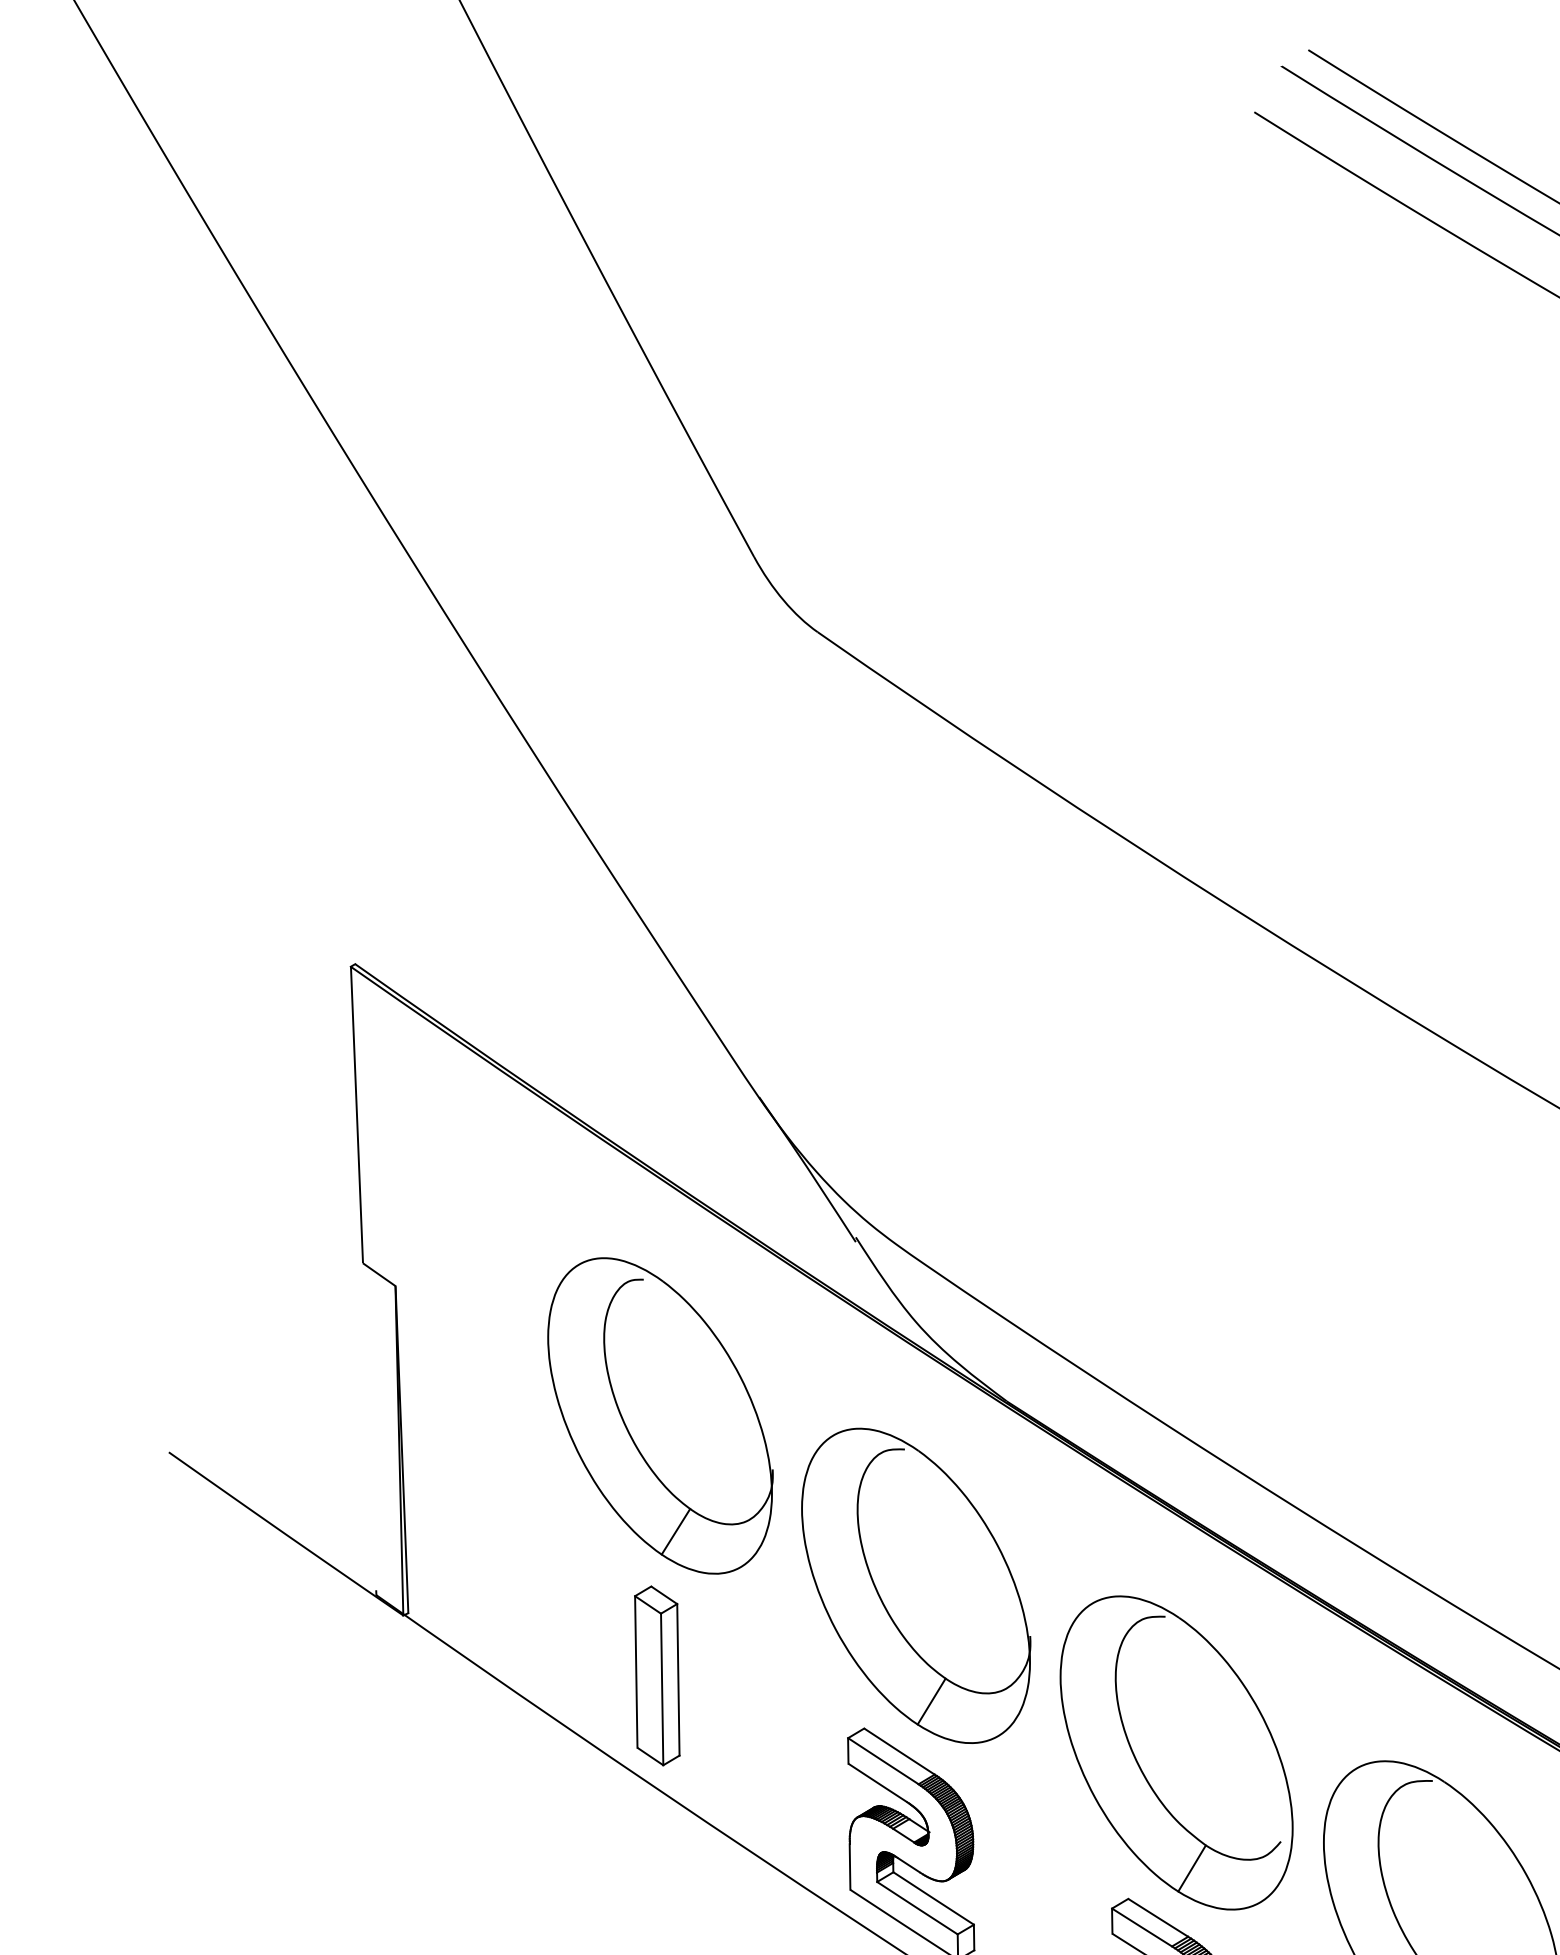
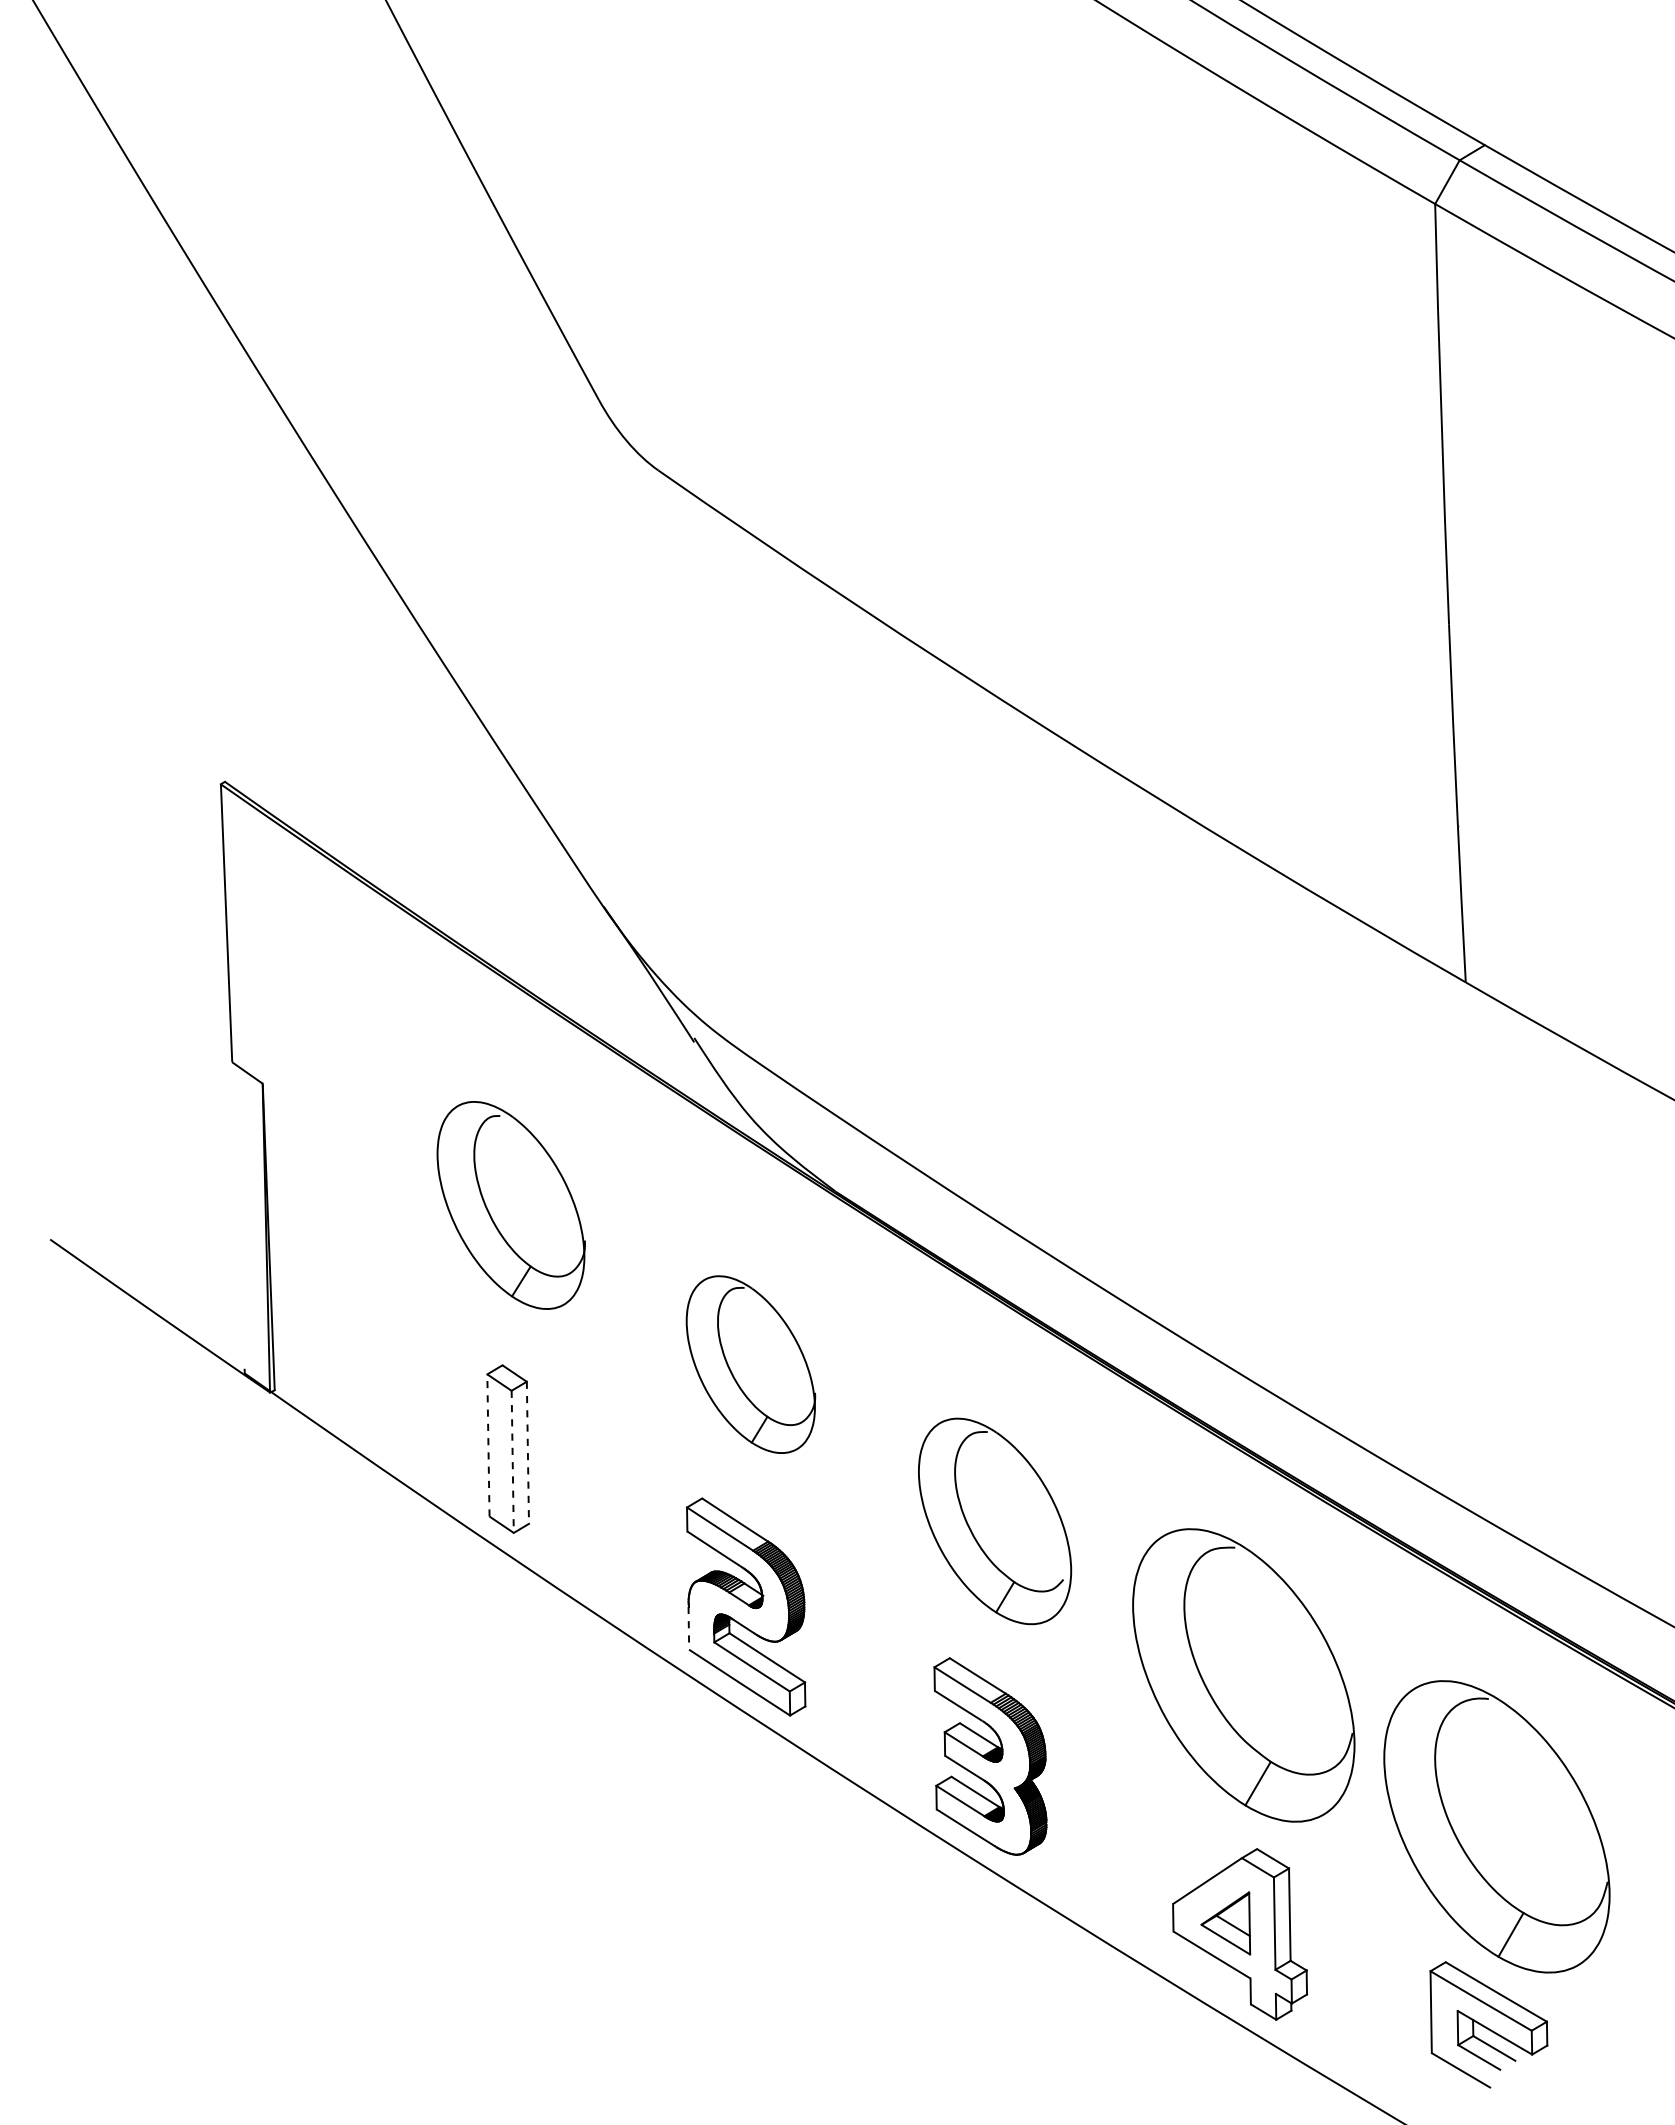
part: (660, 1416) -> (511, 1205), size x0.7
part: (915, 1585) -> (750, 1364), size x0.6
line: (636, 1670) -> (488, 1444), solid -> dashed
line: (677, 1680) -> (527, 1453), solid -> dashed
line: (661, 1690) -> (512, 1462), solid -> dashed
part: (1176, 1753) -> (994, 1521), size x0.7
line: (849, 1867) -> (688, 1628), solid -> dashed

